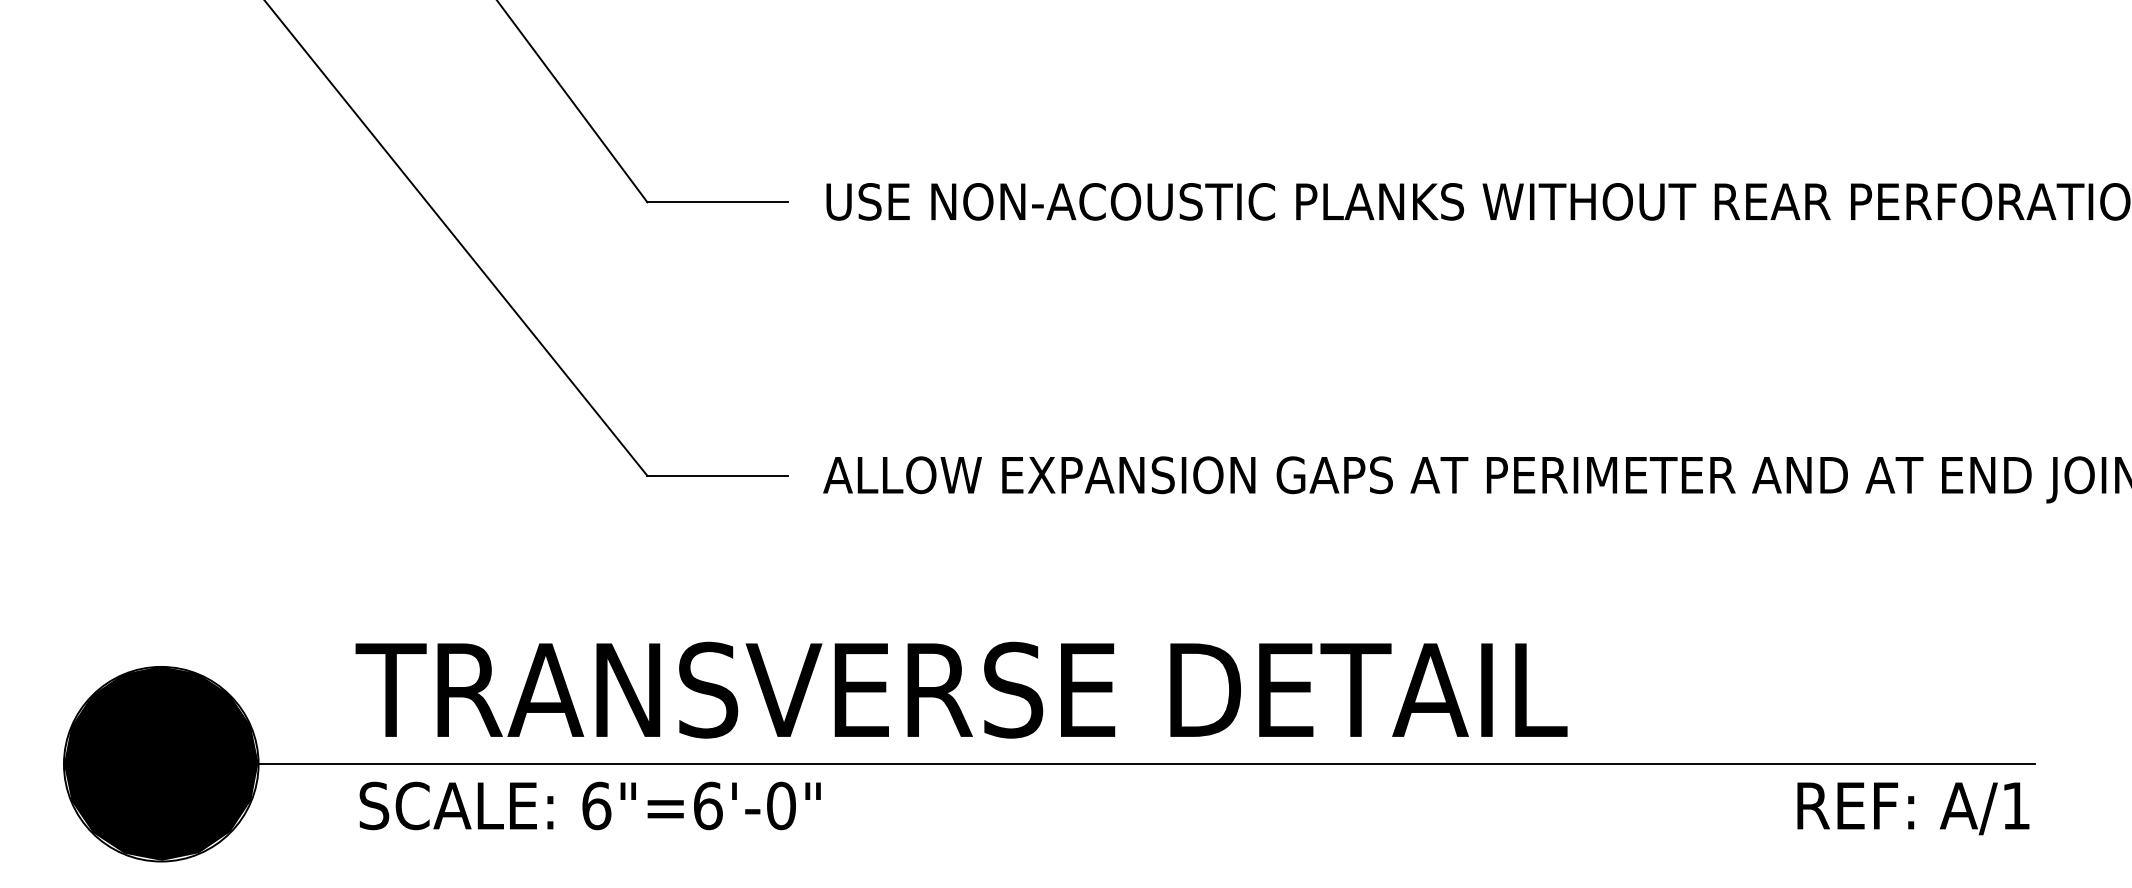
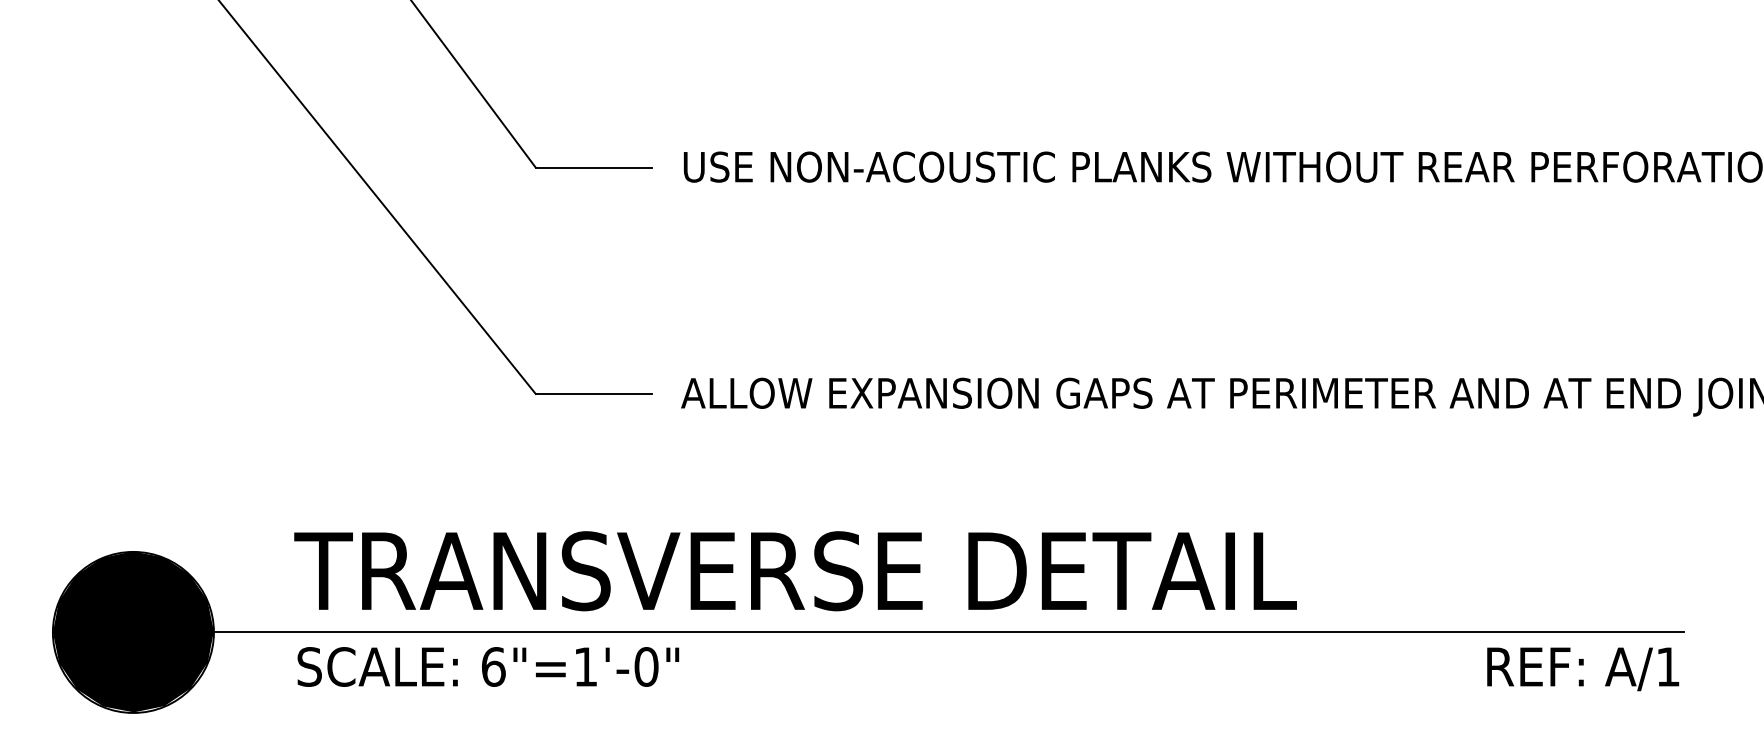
text: (708, 805) -> (586, 666), 6"=6'-0" -> 6"=1'-0"

